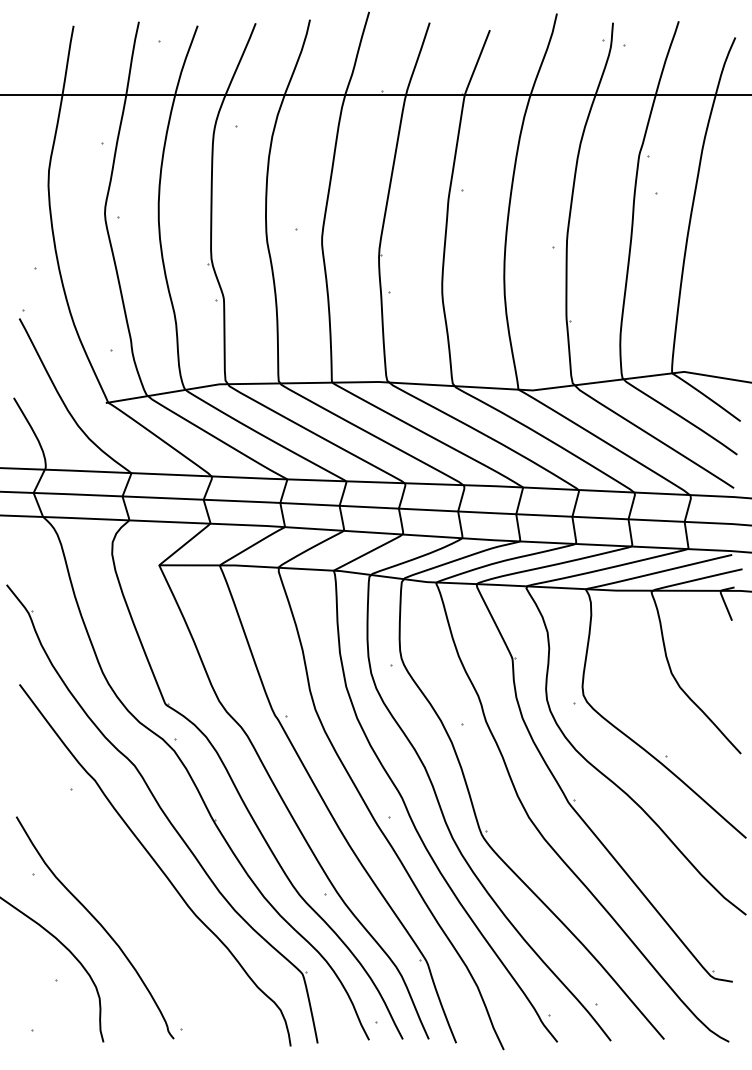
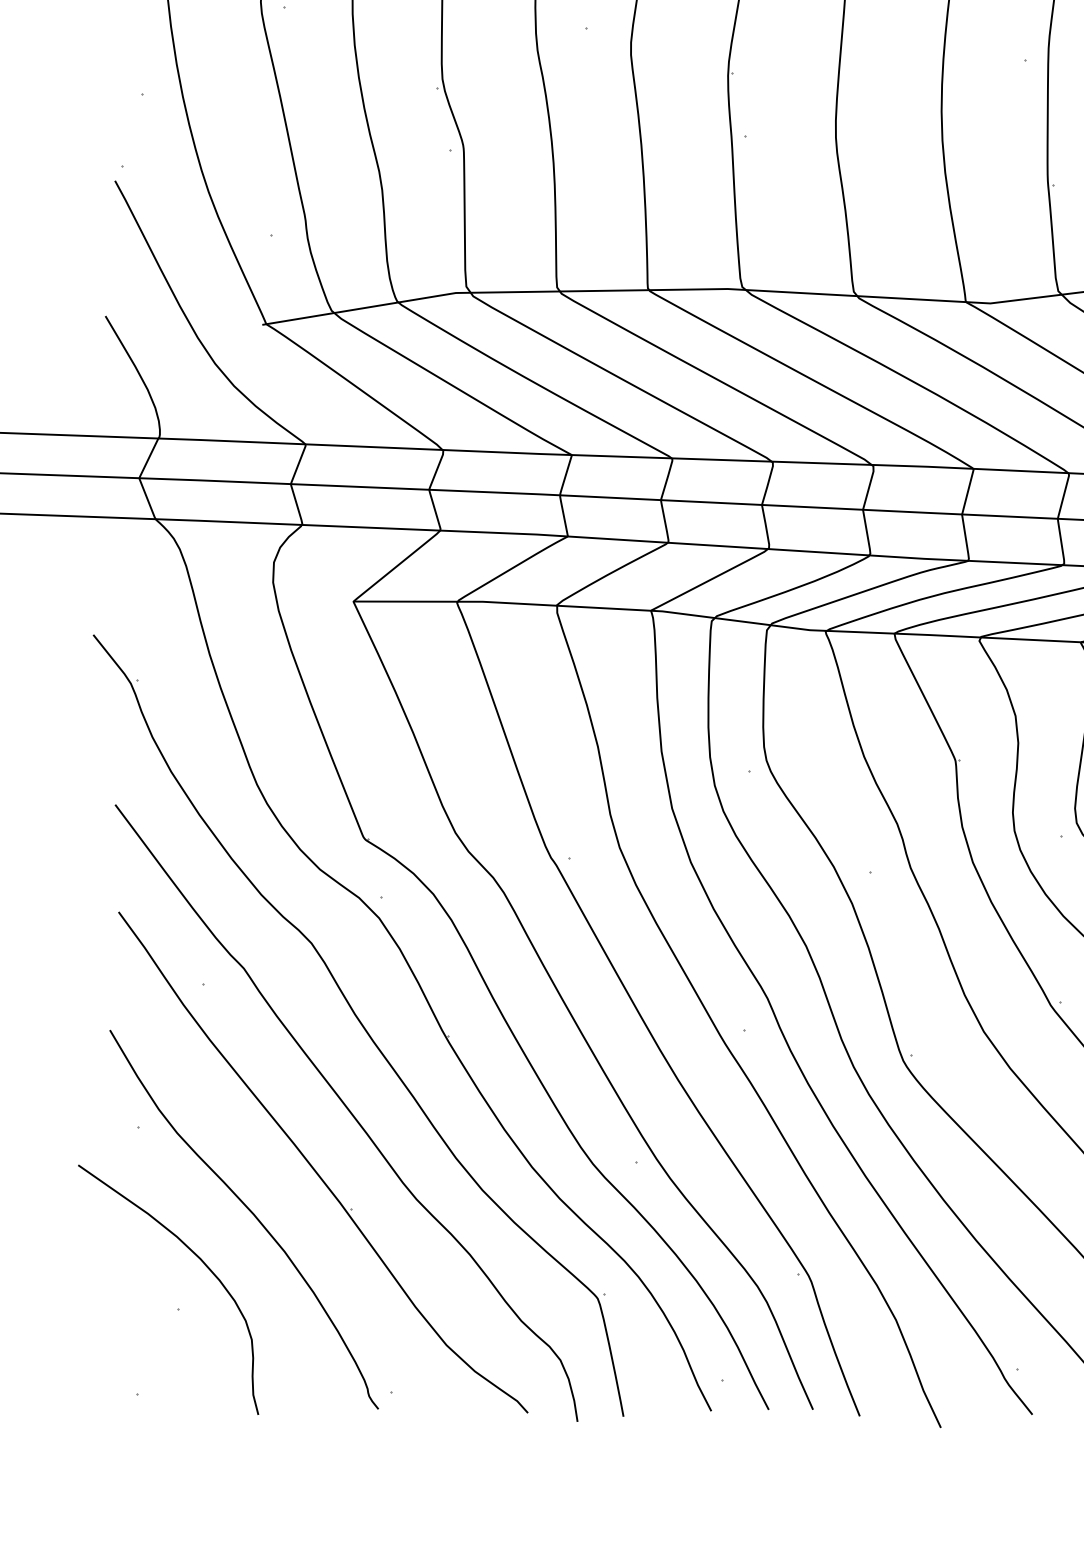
part: (141, 894) -> (323, 1162), added

